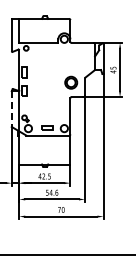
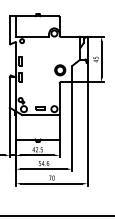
line: (11, 109) -> (9, 92), dashed -> solid

